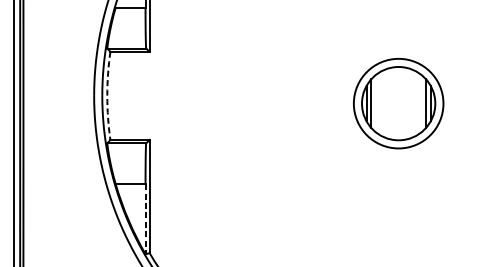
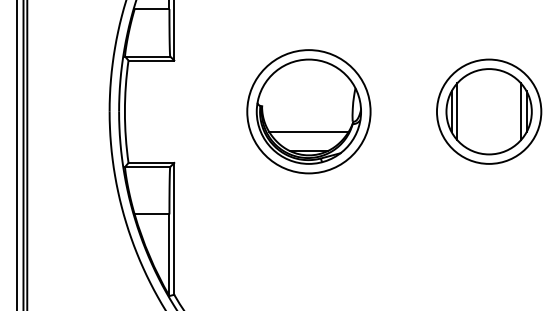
arc: (106, 95) -> (124, 111), dashed -> solid
part: (264, 95) -> (308, 111), added
part: (398, 103) -> (489, 111), moved
line: (145, 219) -> (169, 255), dashed -> solid

